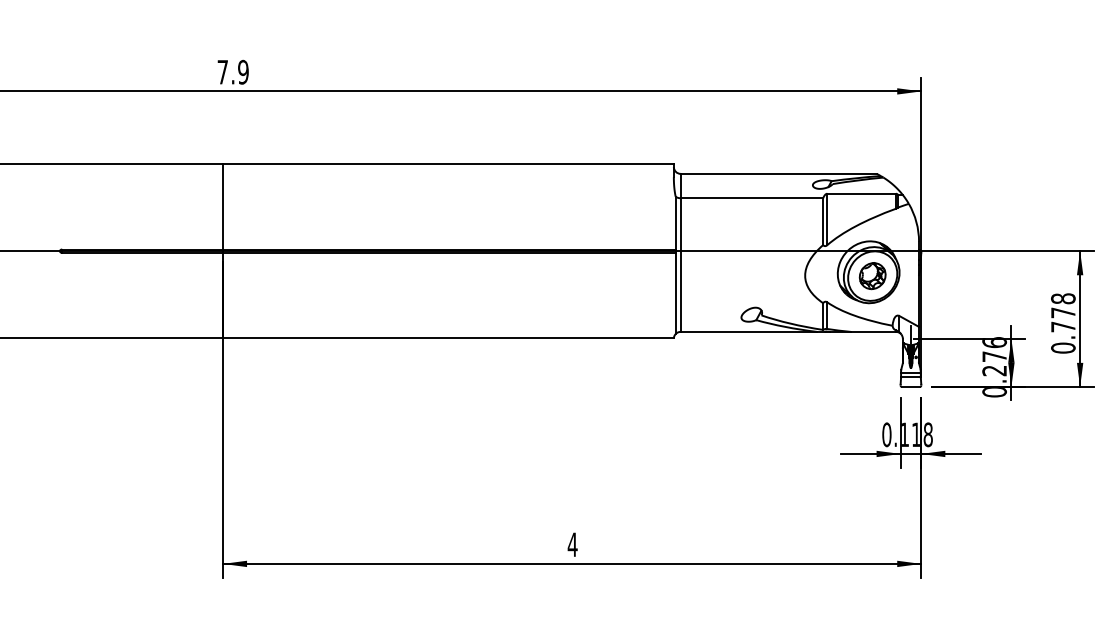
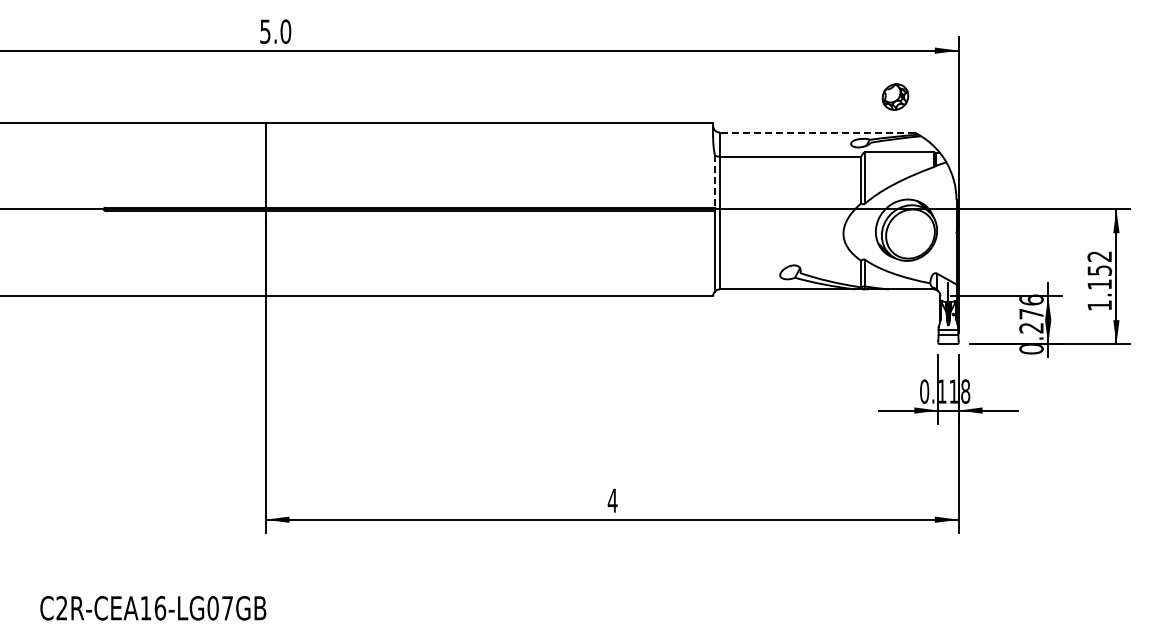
text: (233, 72) -> (275, 31), 7.9 -> 5.0
line: (778, 173) -> (816, 132), solid -> dashed
line: (675, 223) -> (714, 181), solid -> dashed
part: (872, 275) -> (895, 96), moved
text: (1063, 322) -> (1099, 280), 0.778 -> 1.152

